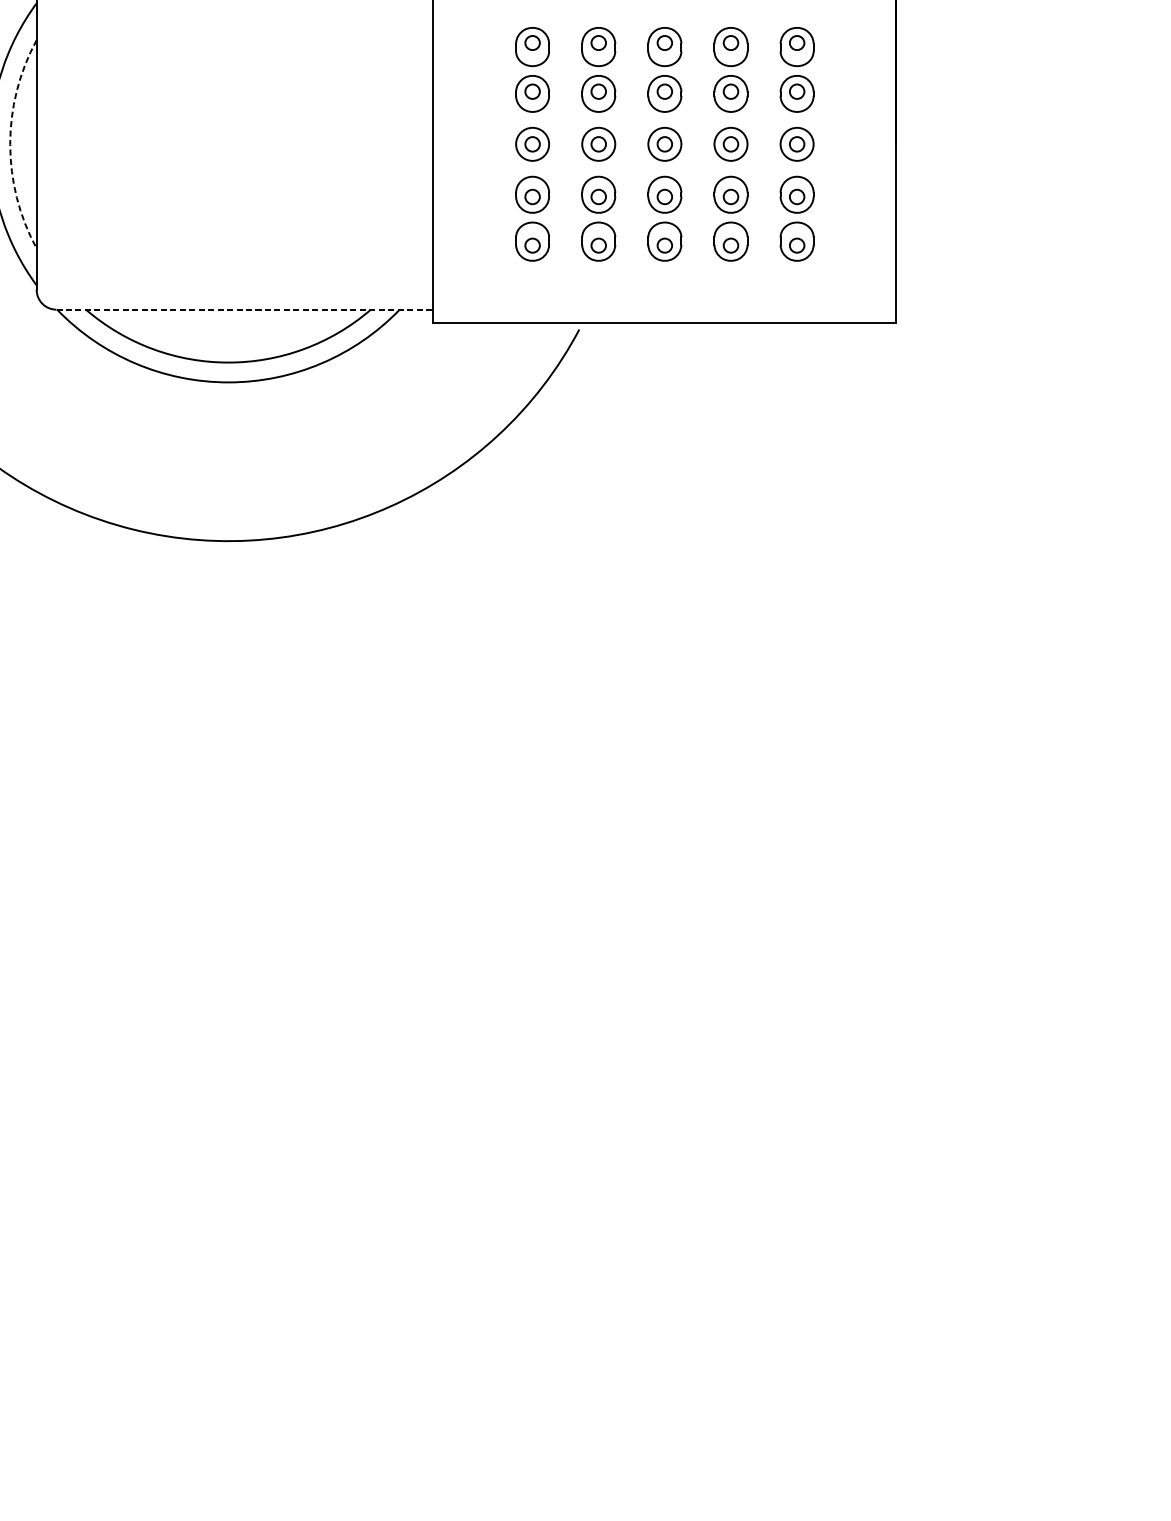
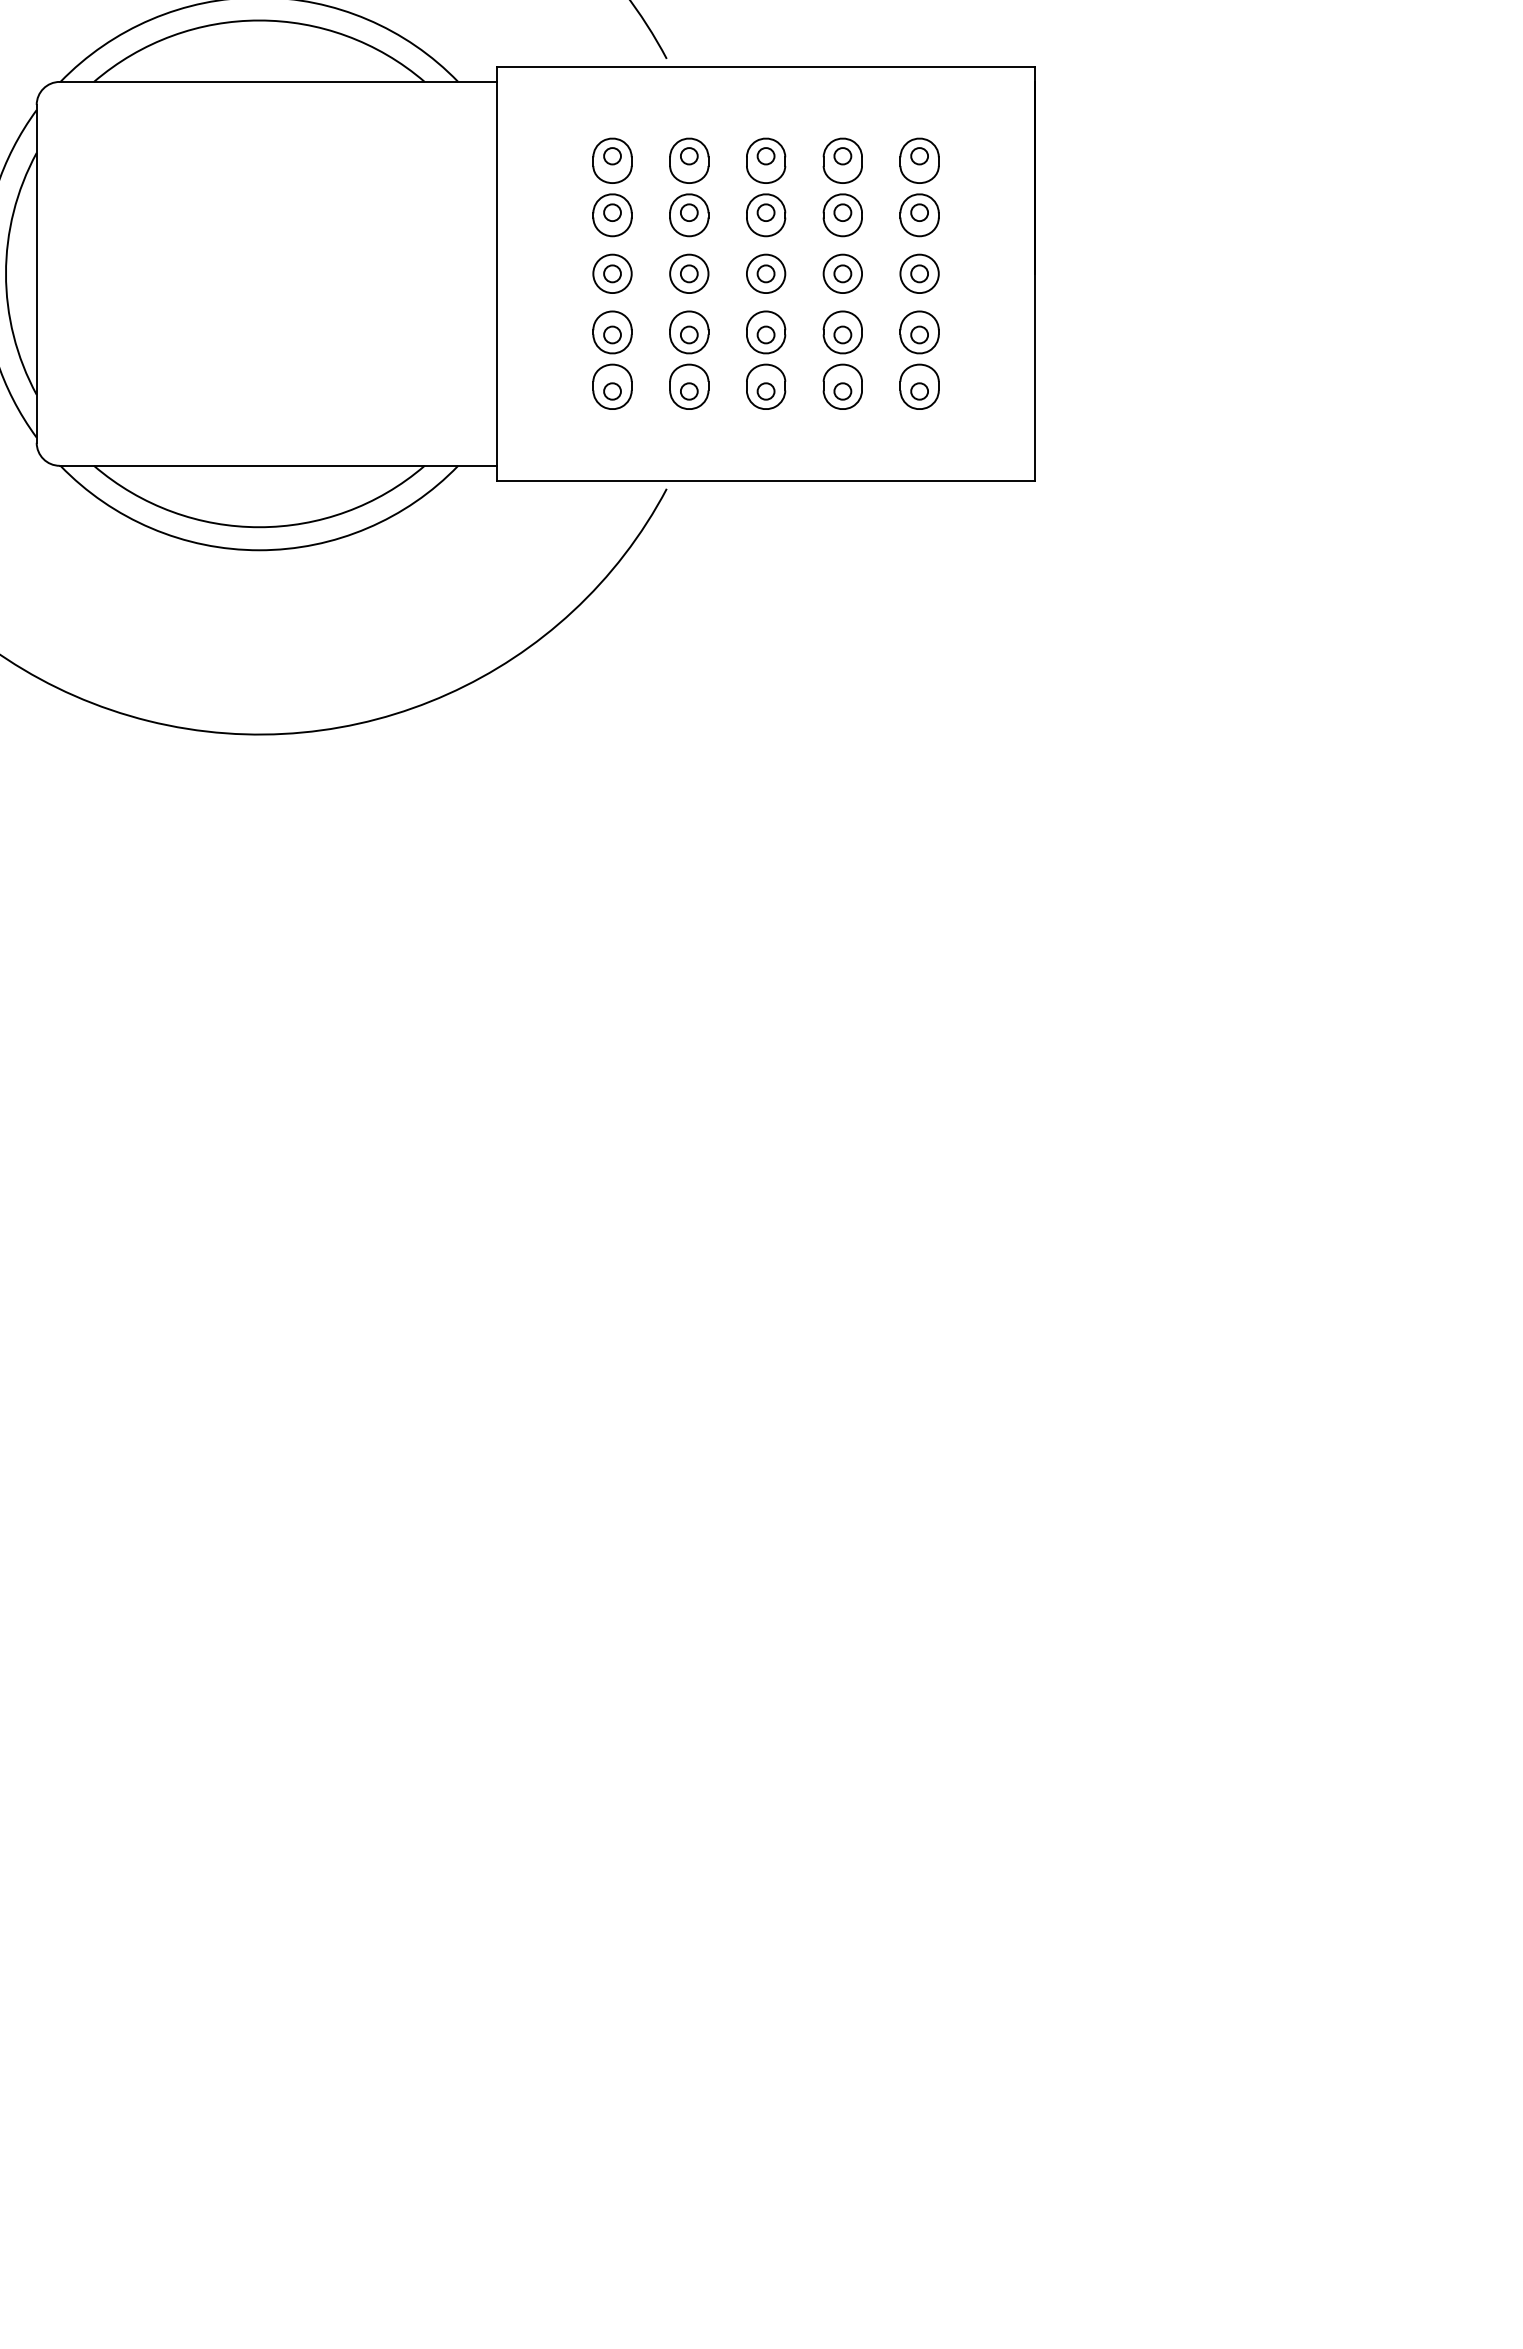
arc: (10, 144) -> (6, 273), dashed -> solid
line: (244, 309) -> (278, 465), dashed -> solid

